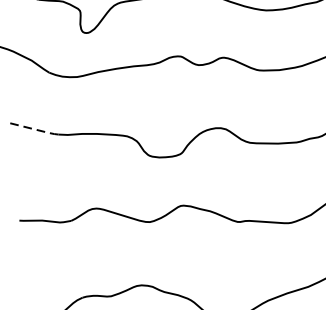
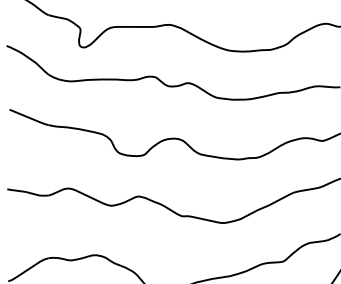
line: (35, 129) -> (30, 118), dashed -> solid

